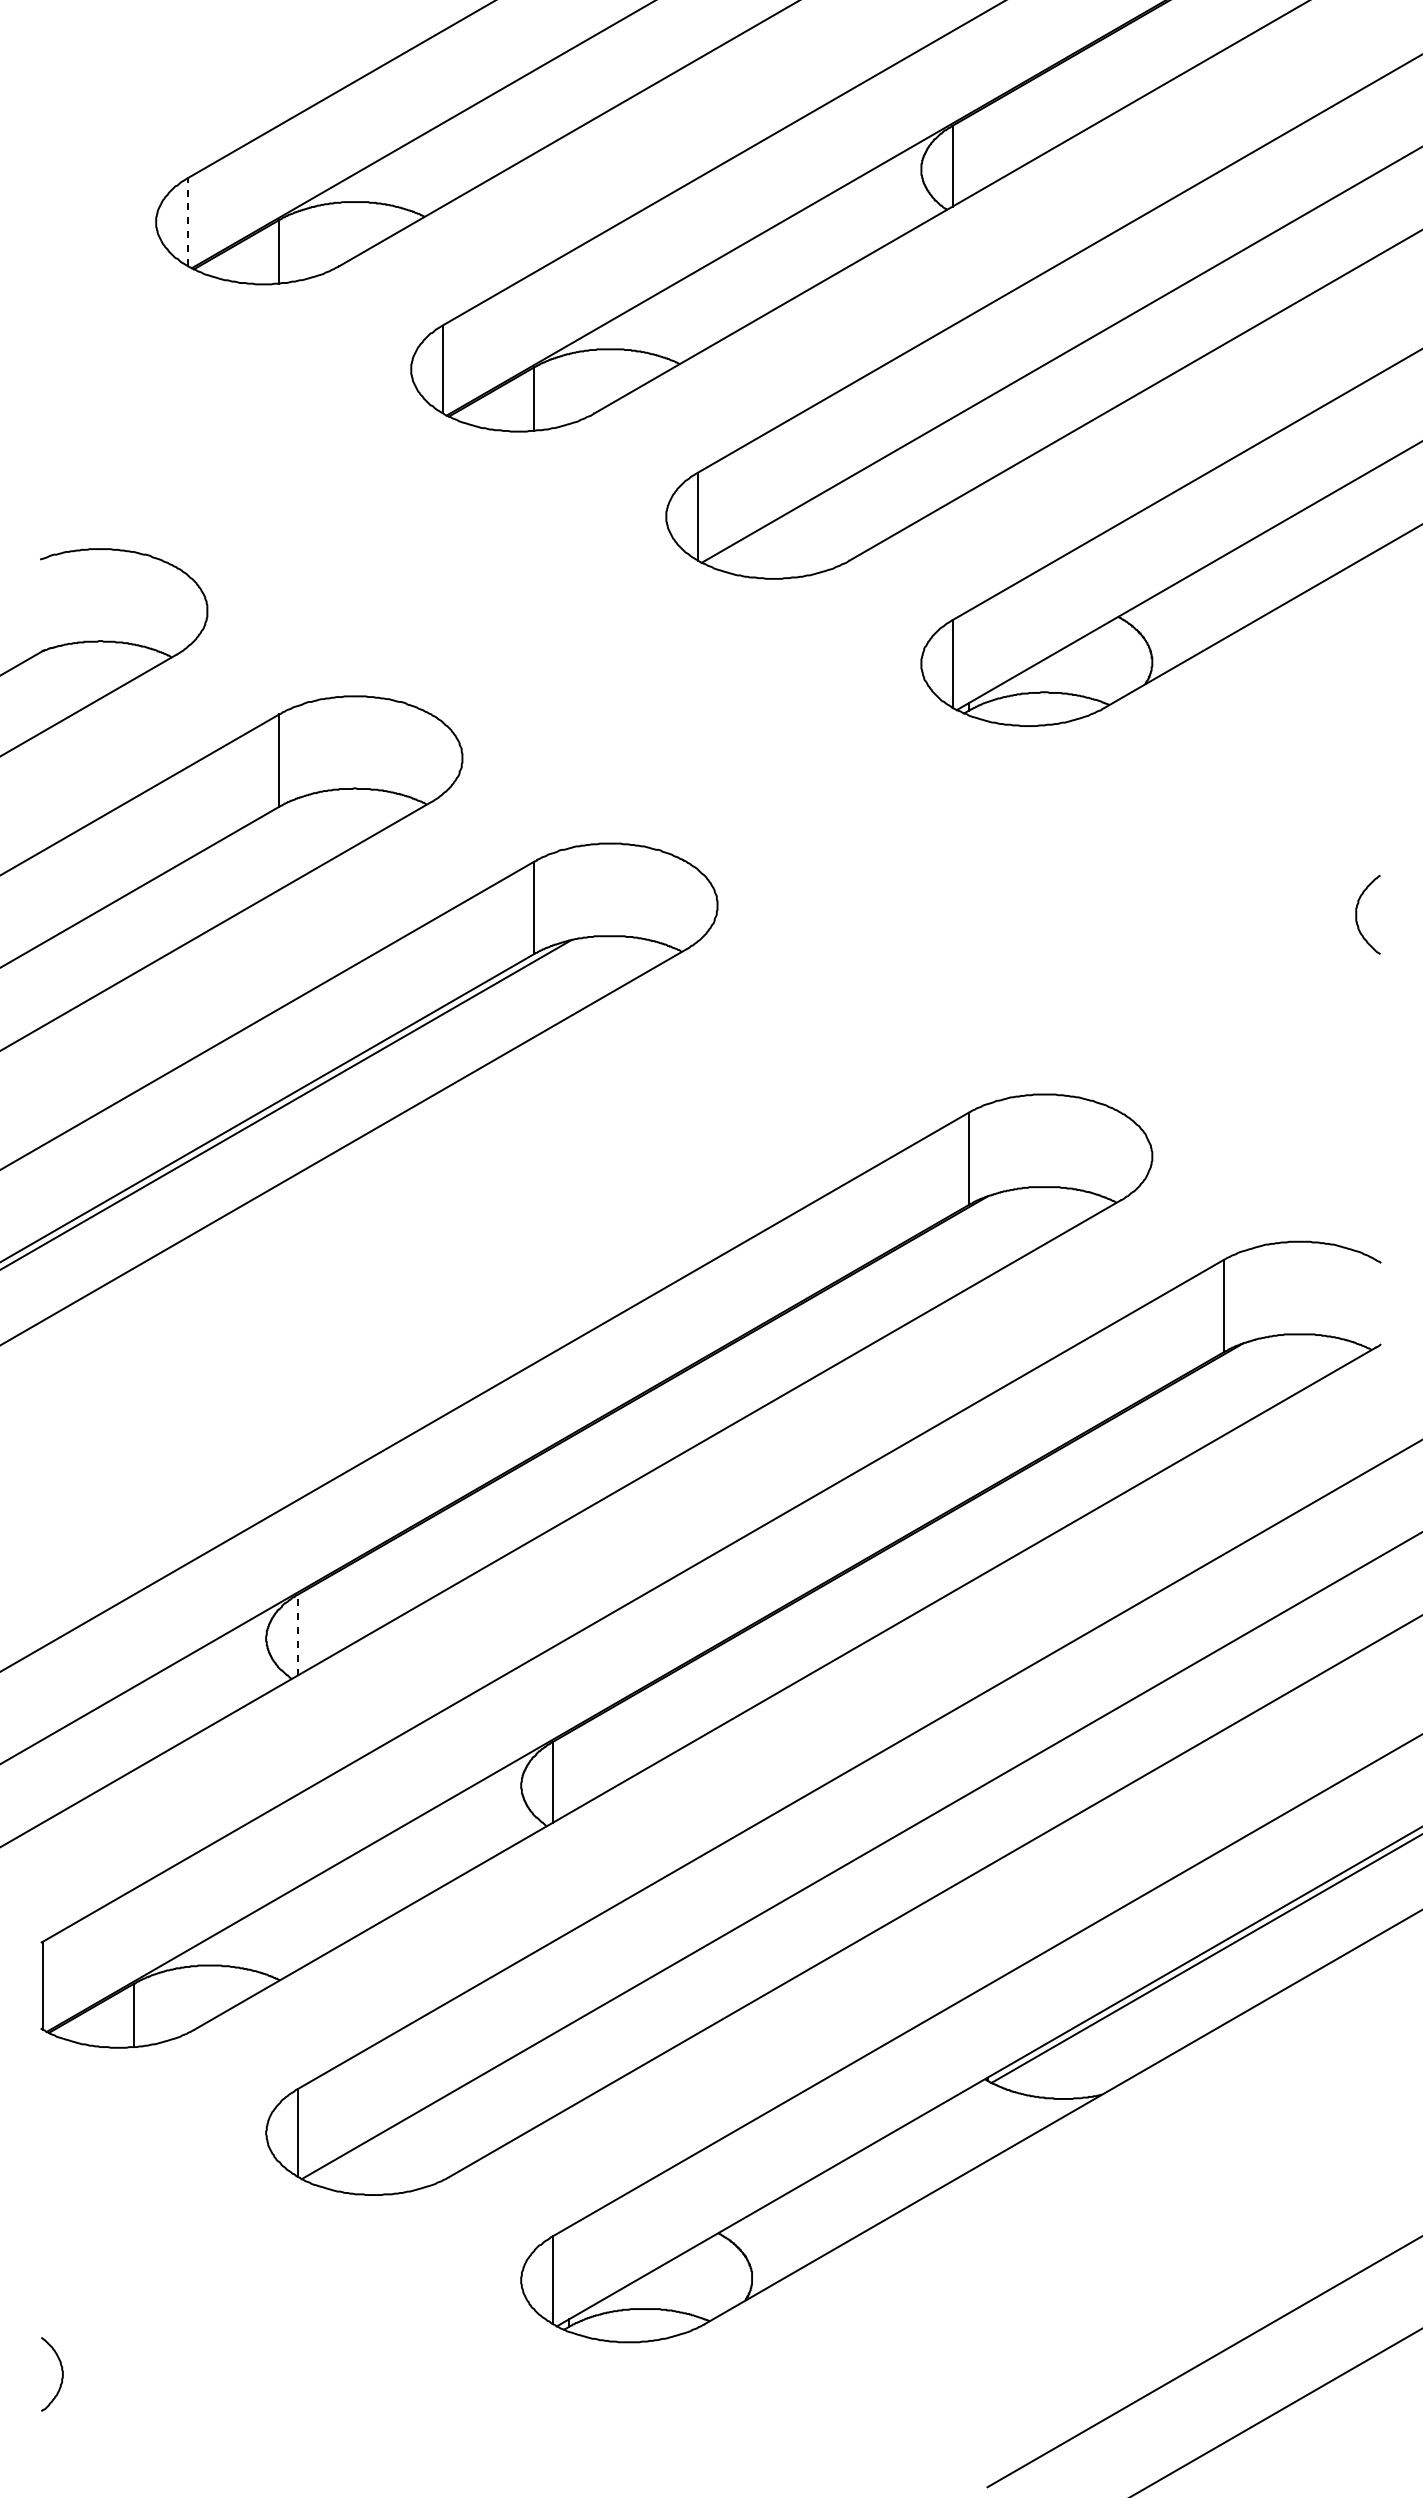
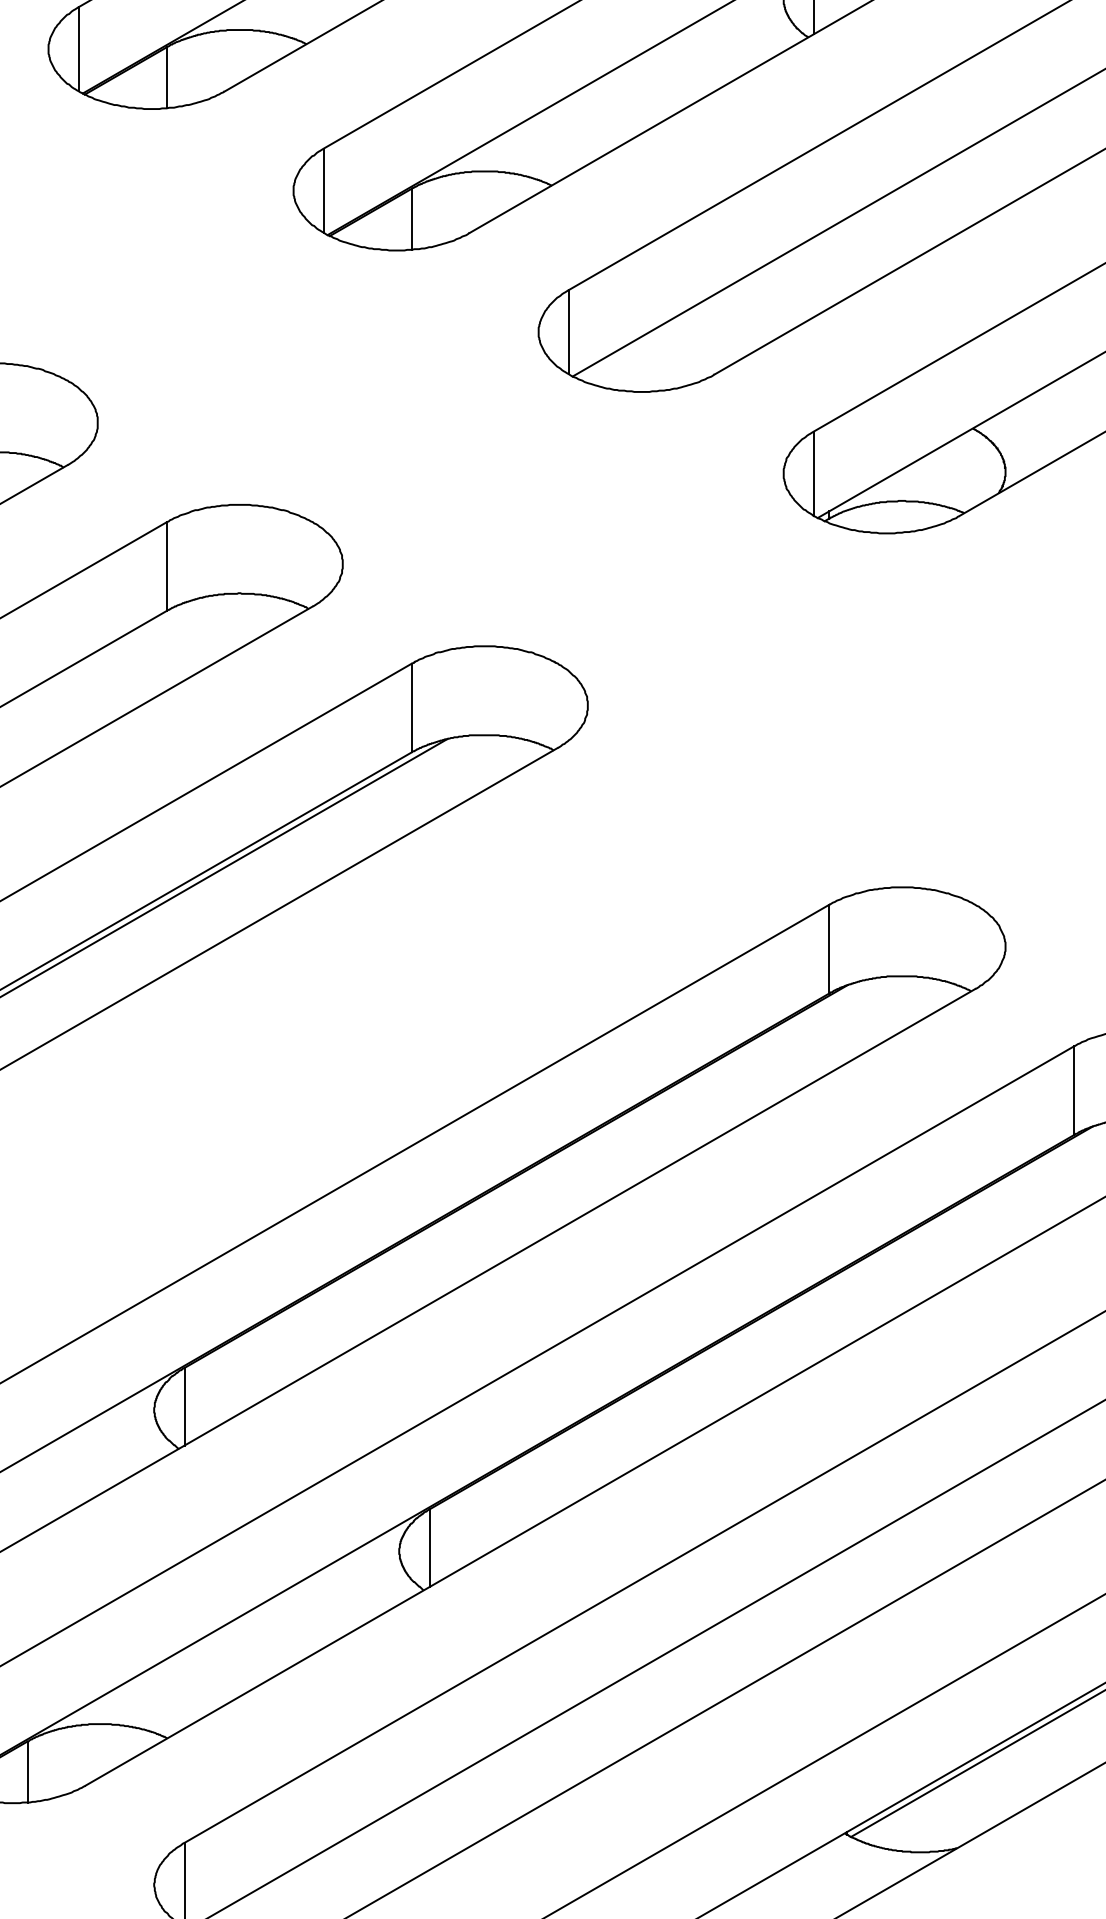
line: (187, 222) -> (78, 49), dashed -> solid
line: (297, 1634) -> (184, 1406), dashed -> solid

